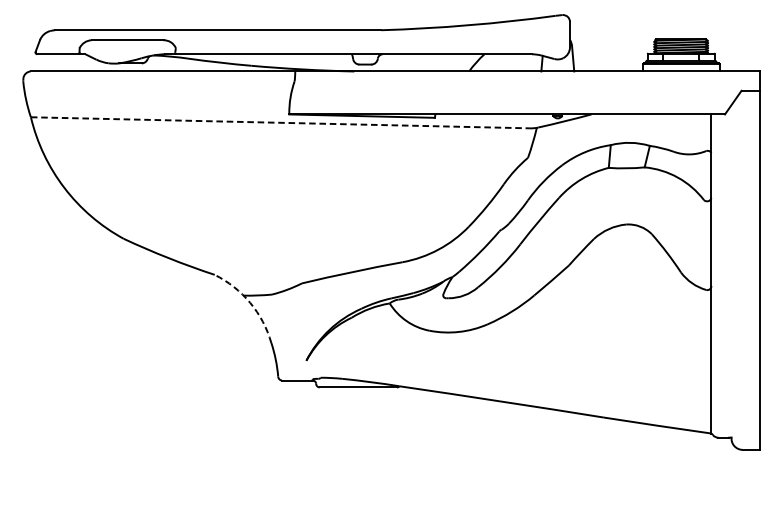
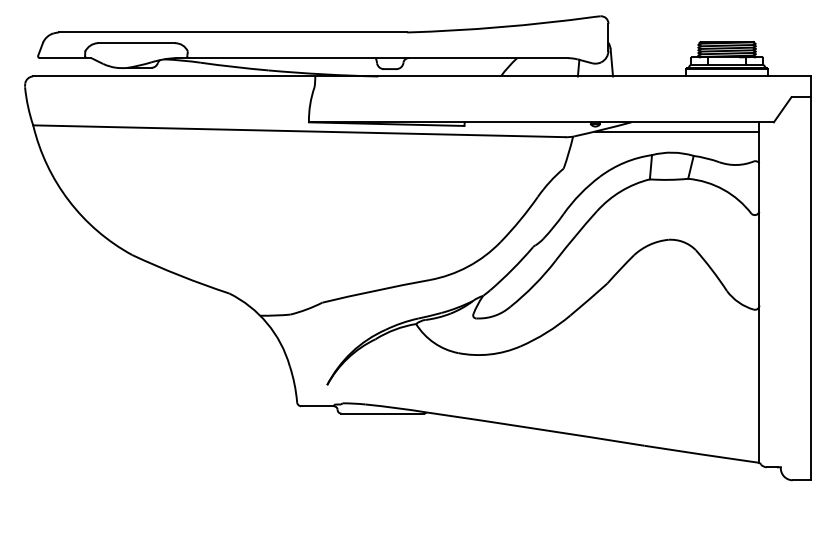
line: (280, 123) -> (299, 131), dashed -> solid
line: (634, 123) -> (677, 131), added
arc: (250, 302) -> (267, 323), dashed -> solid

